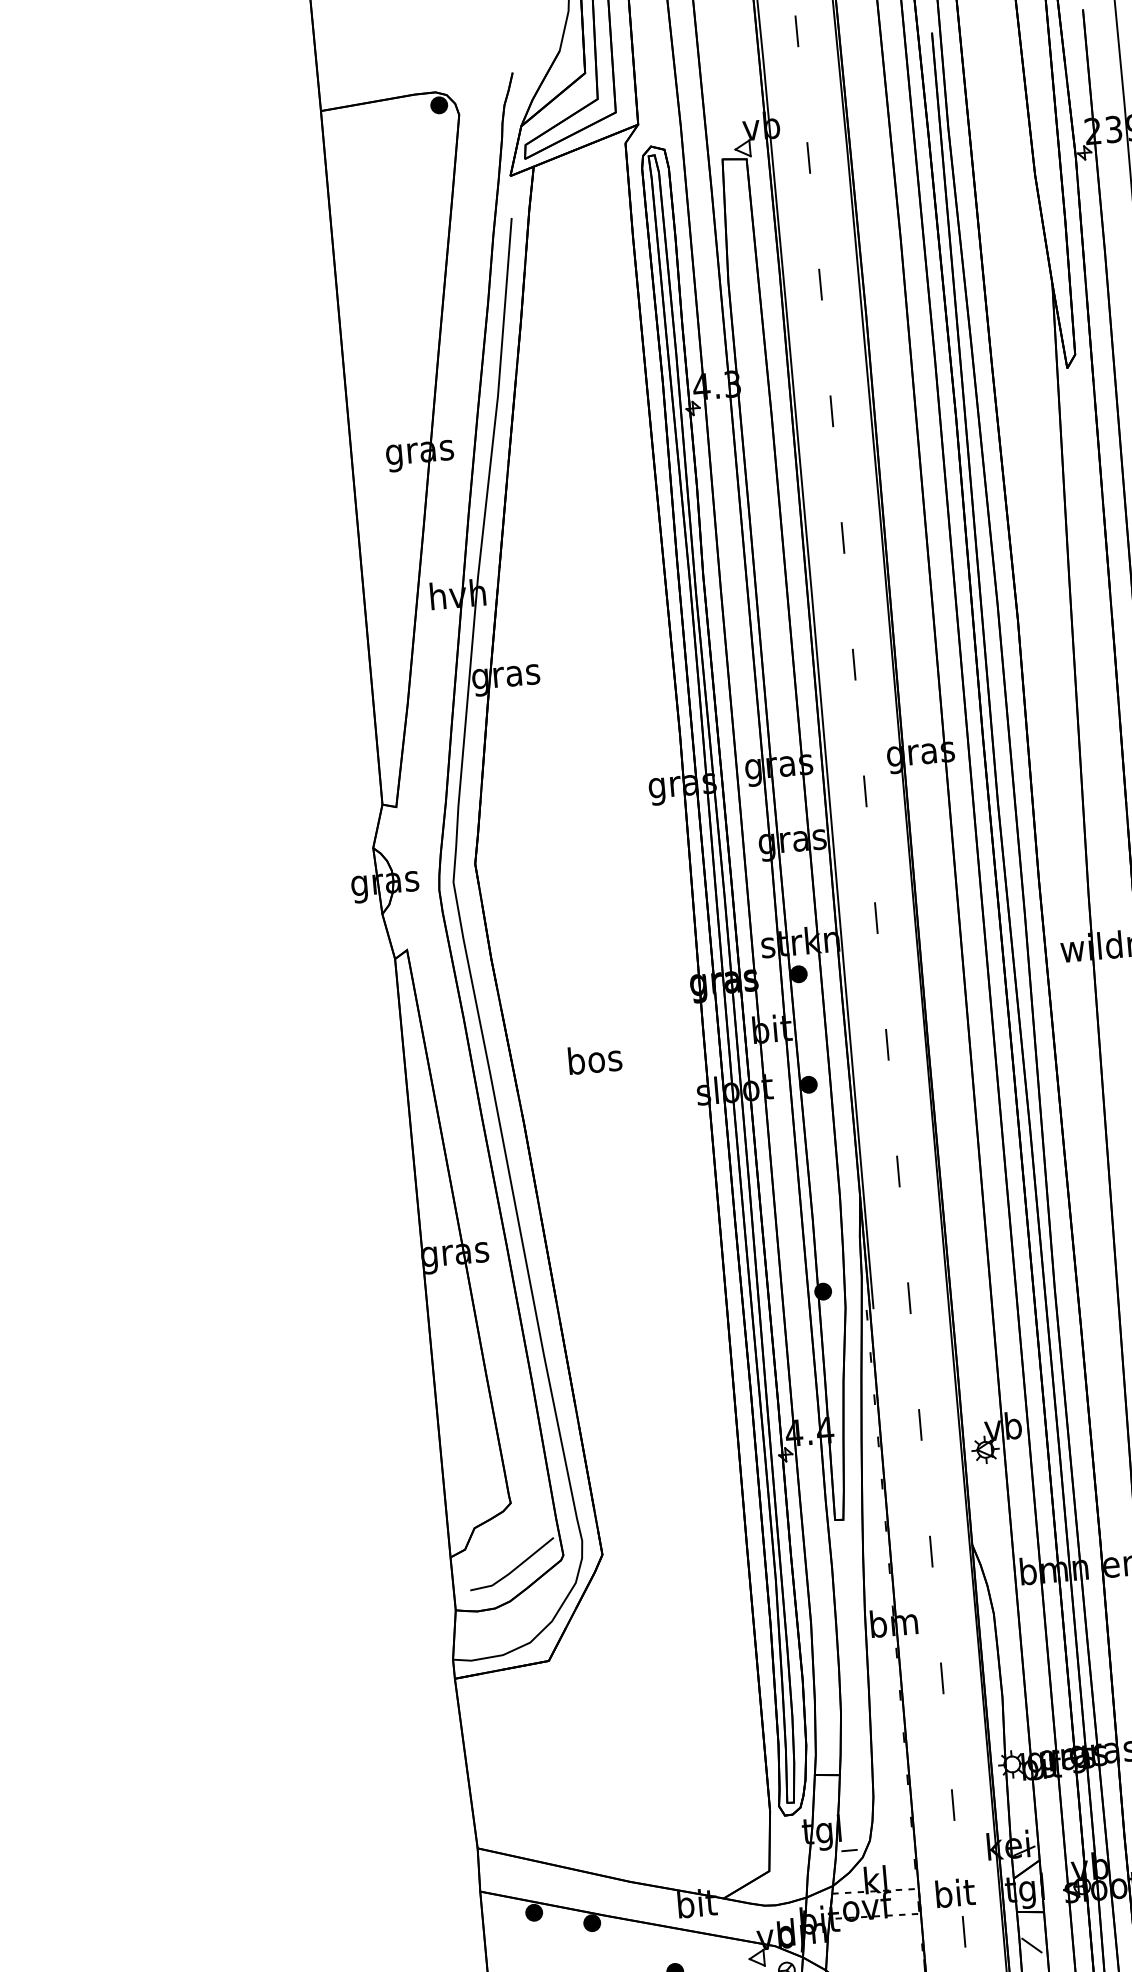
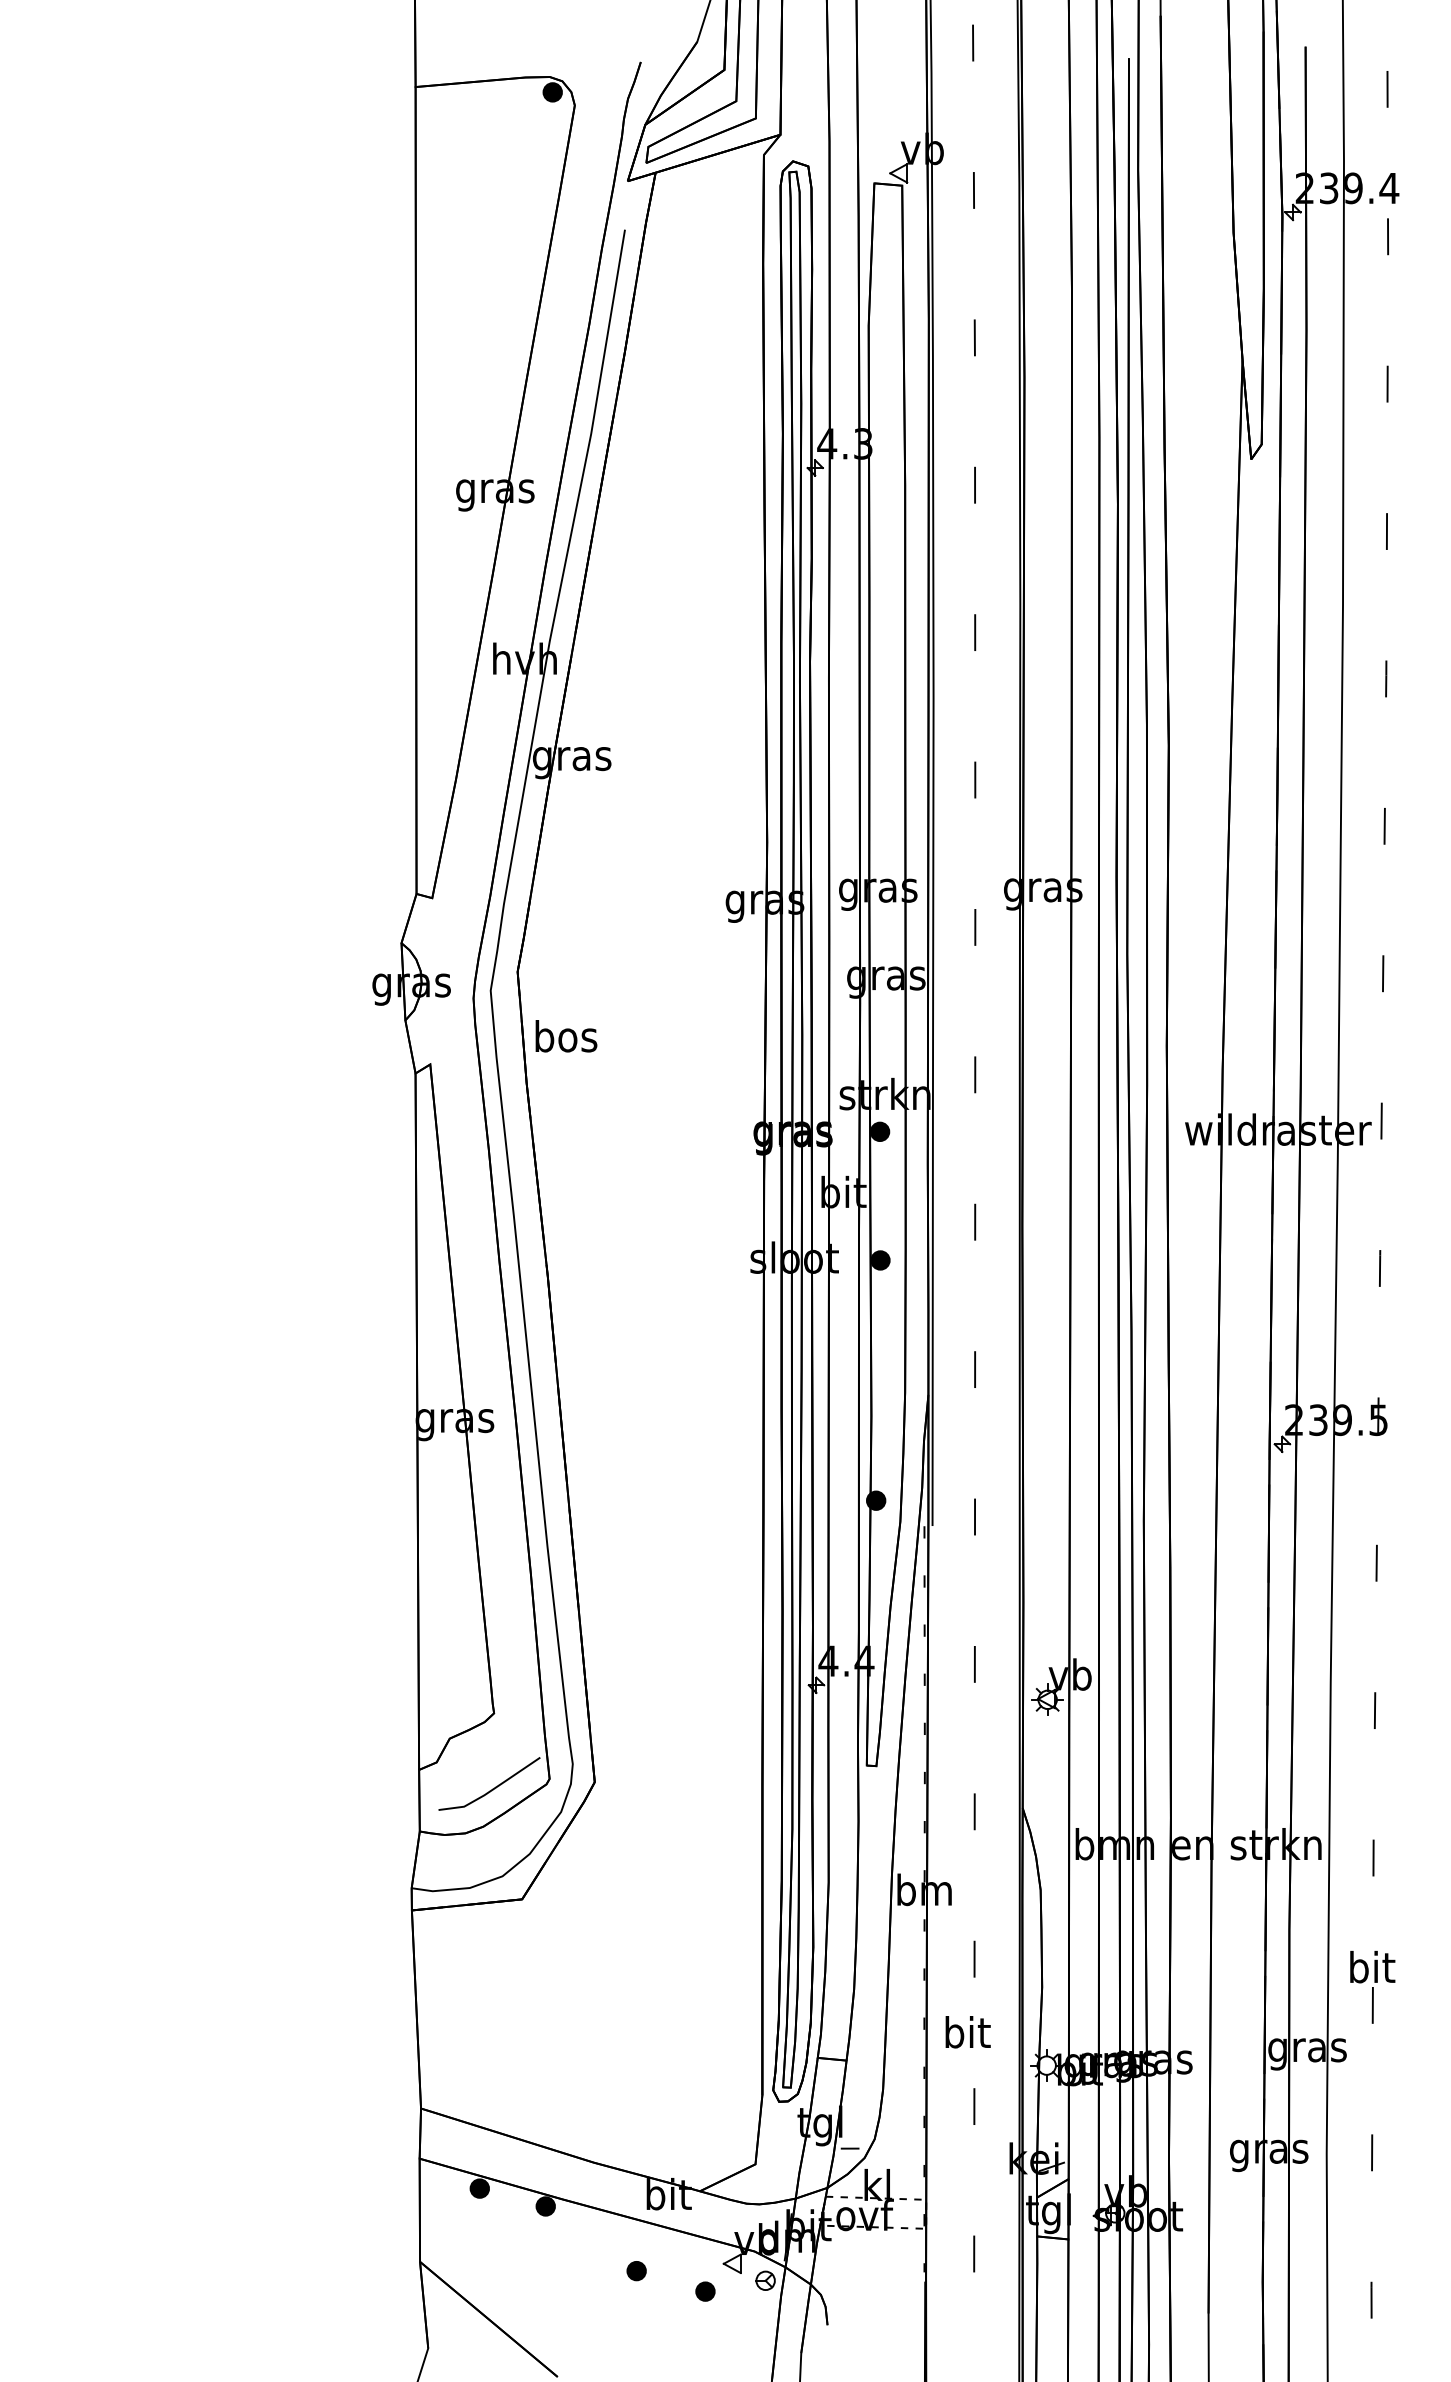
text: (595, 1059) -> (566, 1036), moved
text: (954, 1893) -> (967, 2032), moved
line: (1031, 1945) -> (1050, 2276), removed

